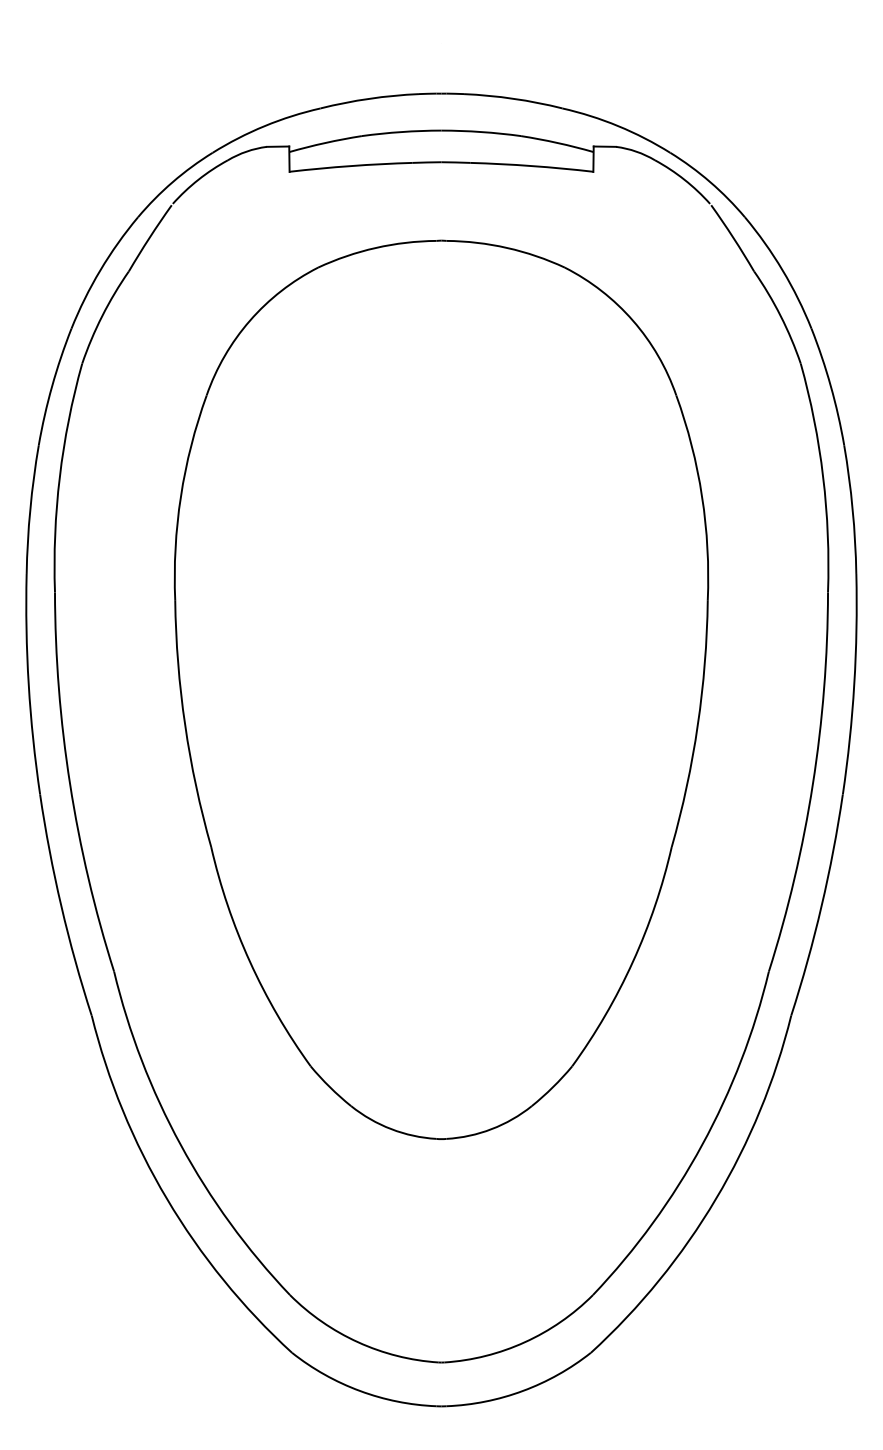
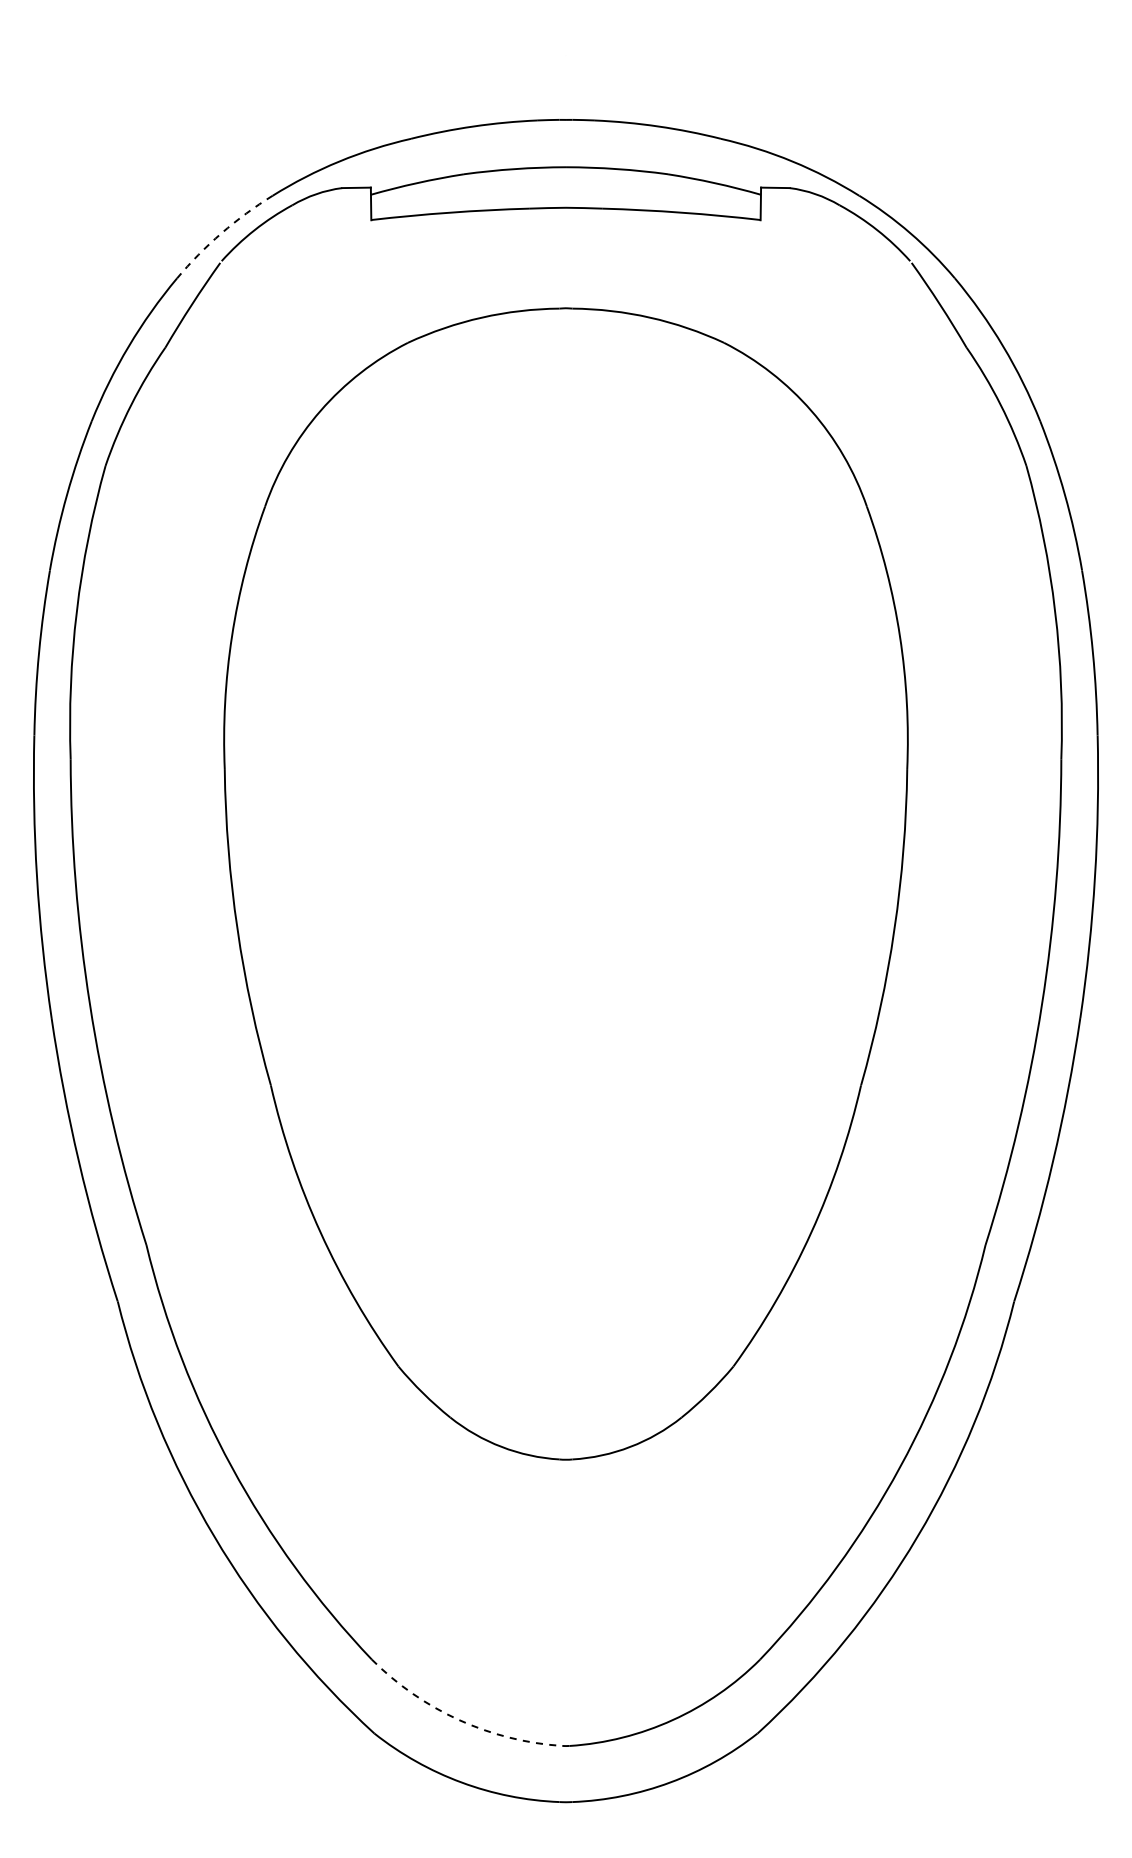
arc: (172, 182) -> (221, 233), solid -> dashed
arc: (358, 1342) -> (459, 1720), solid -> dashed

